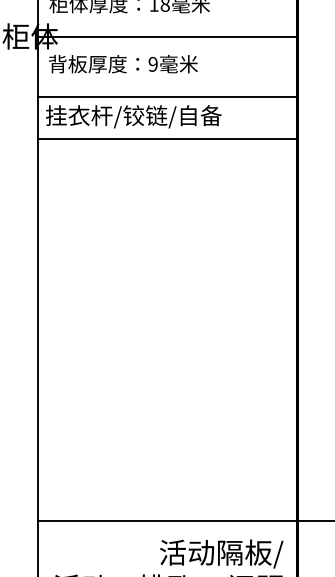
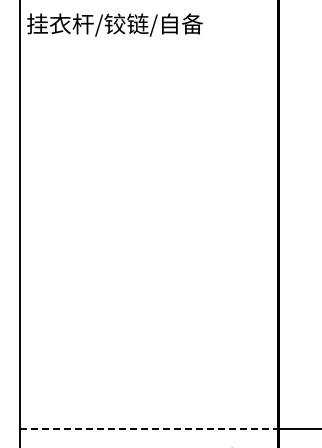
line: (167, 96) -> (148, 4), removed
line: (167, 138) -> (148, 46), removed
line: (168, 520) -> (149, 428), solid -> dashed

